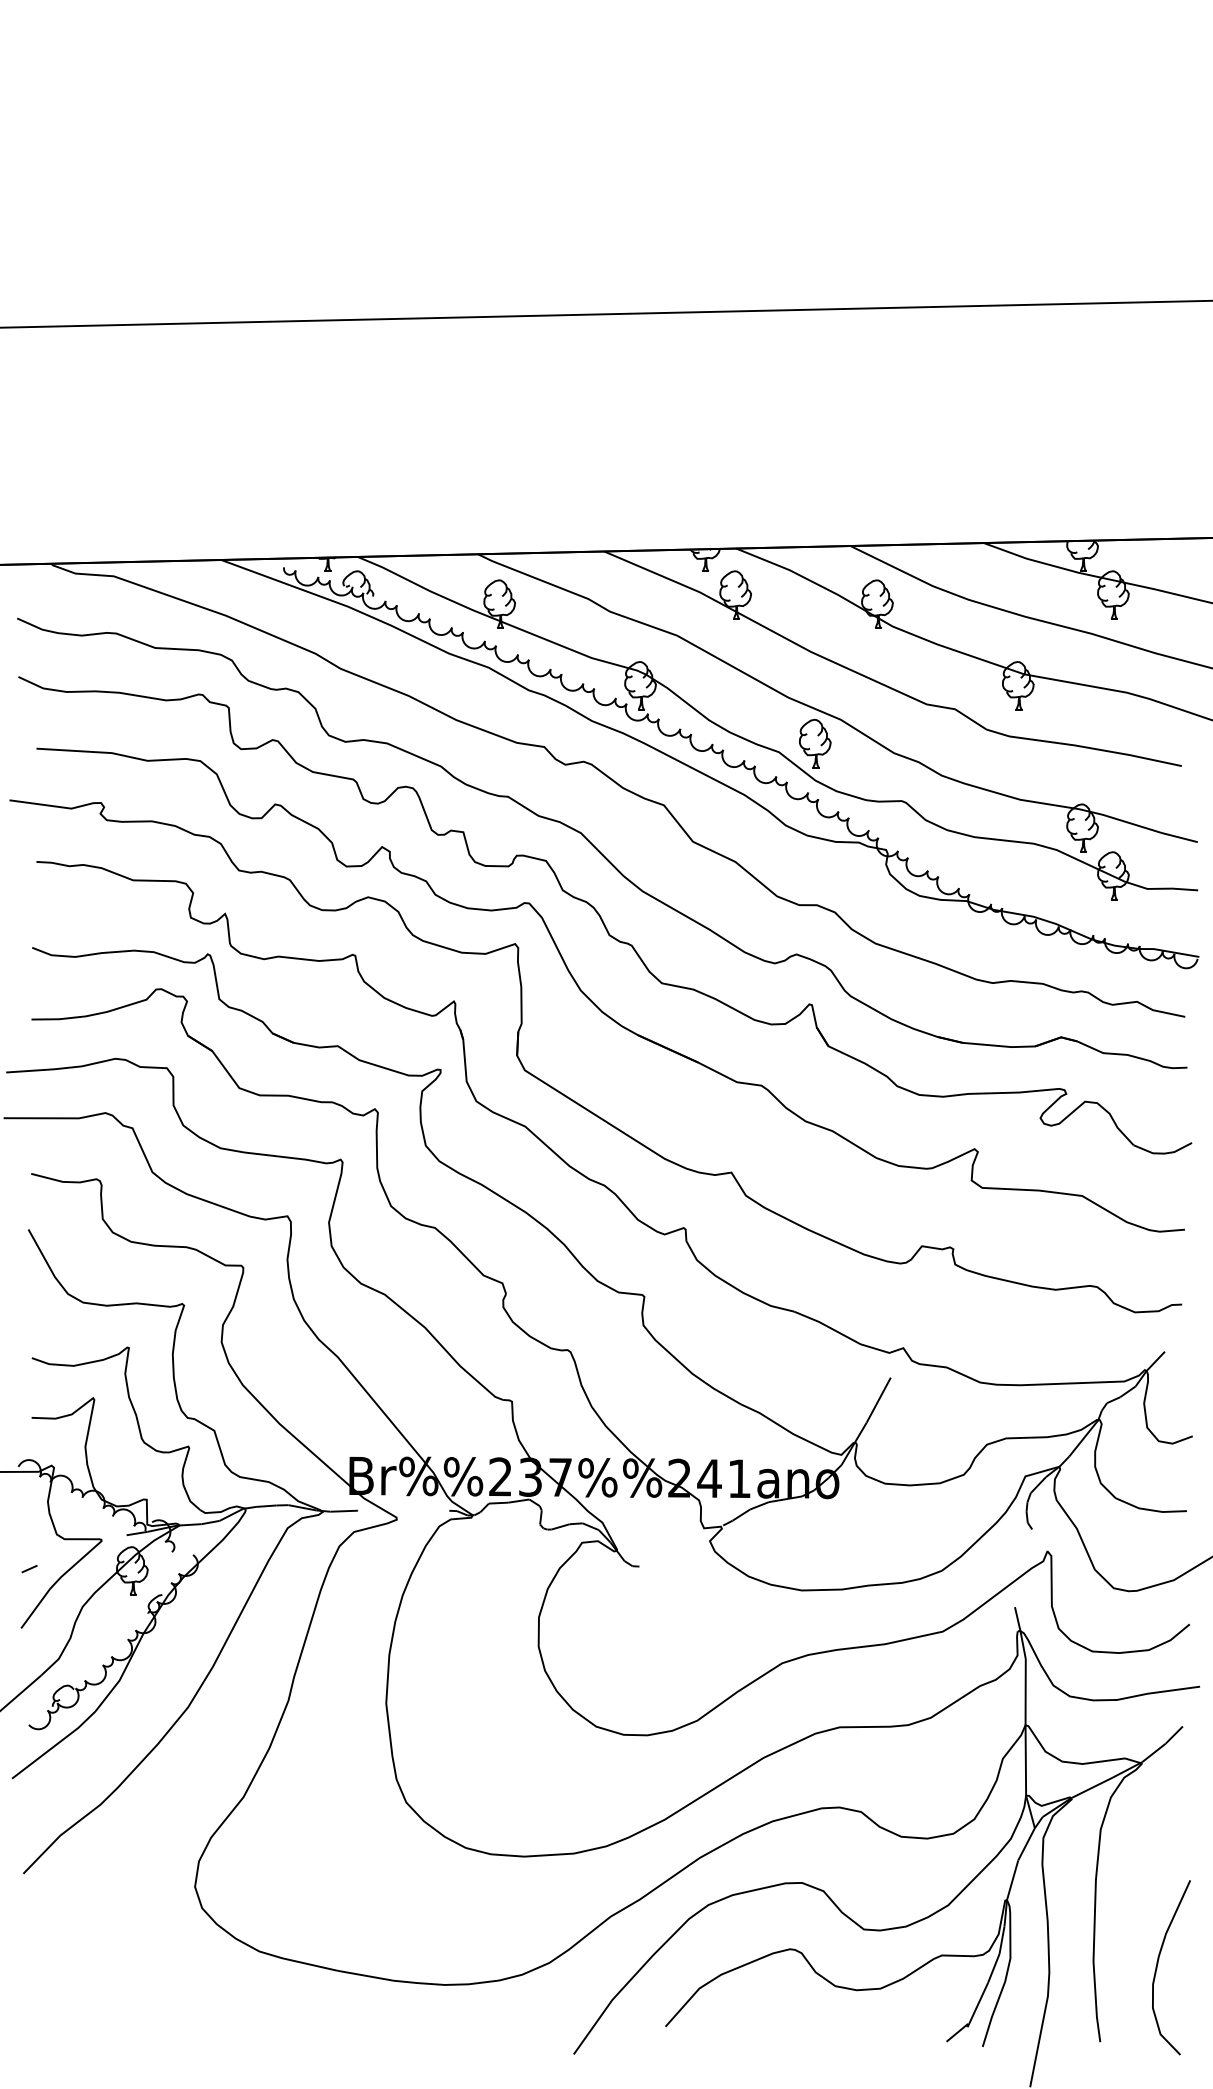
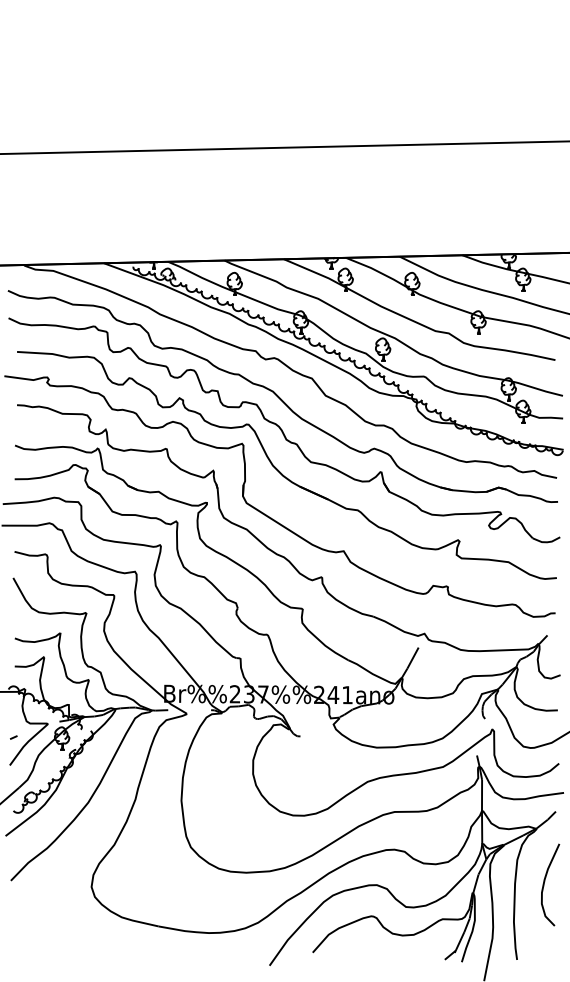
curve: (1160, 1960) -> (545, 881), moved

